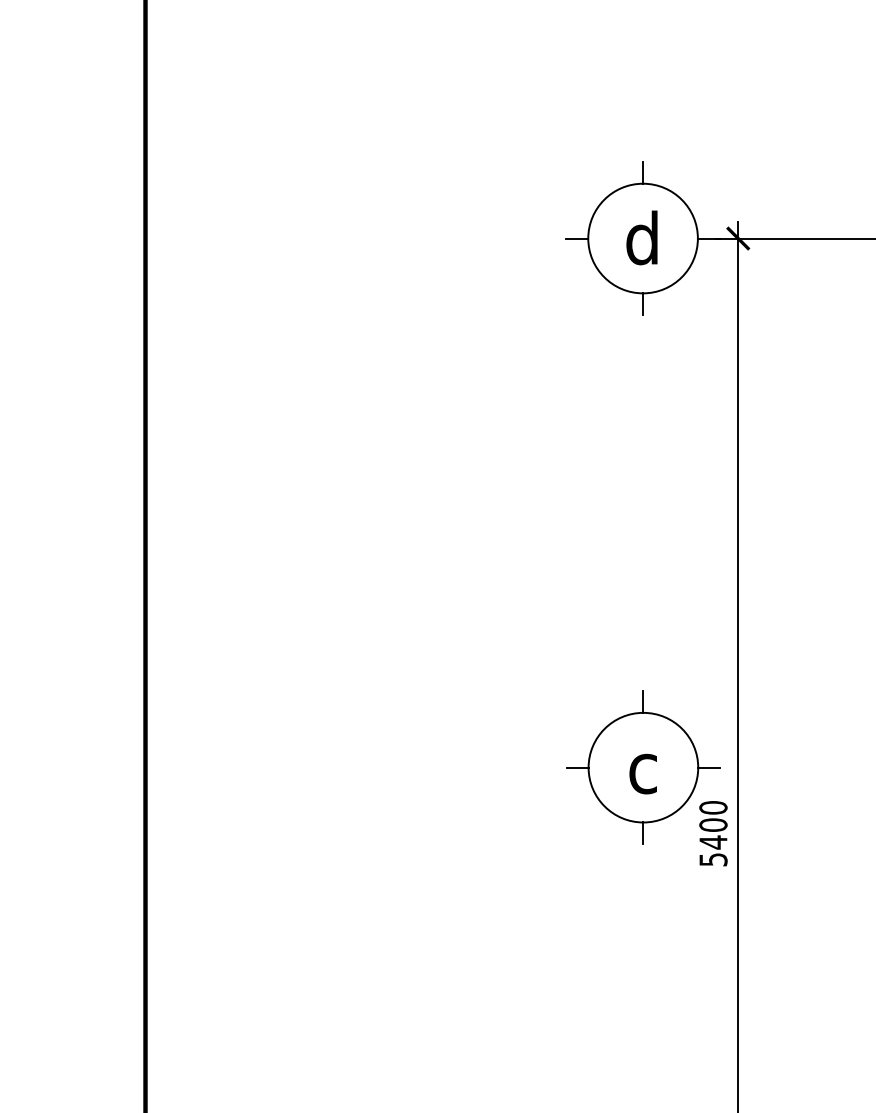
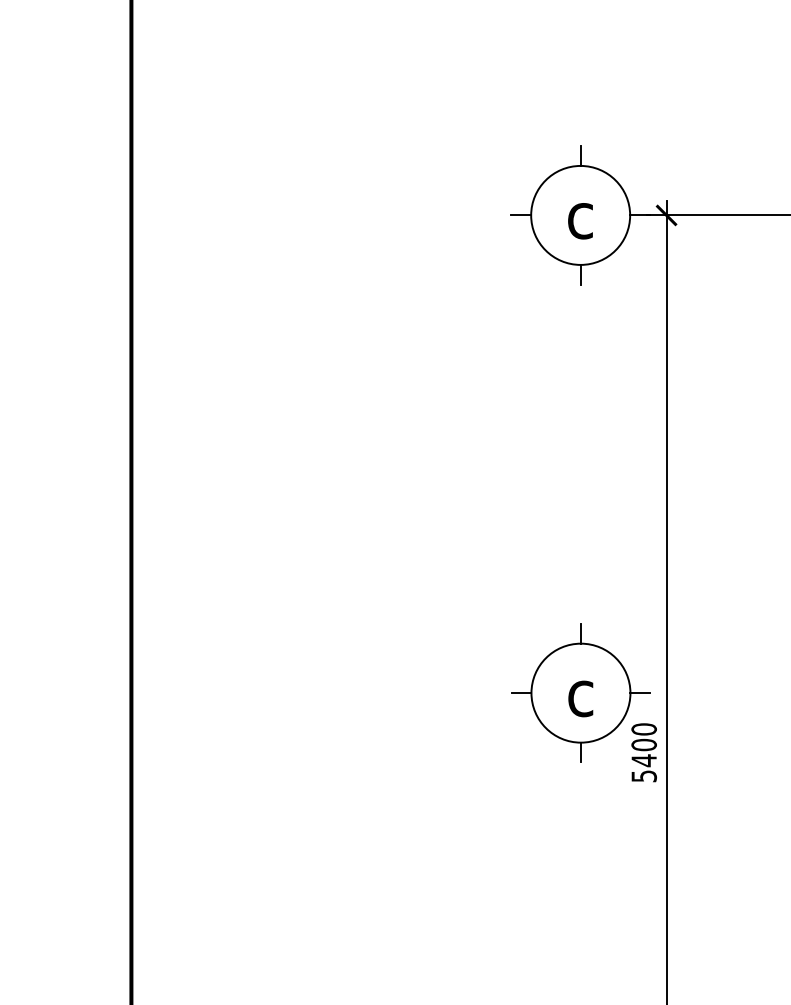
text: (641, 237) -> (579, 214), d -> c

